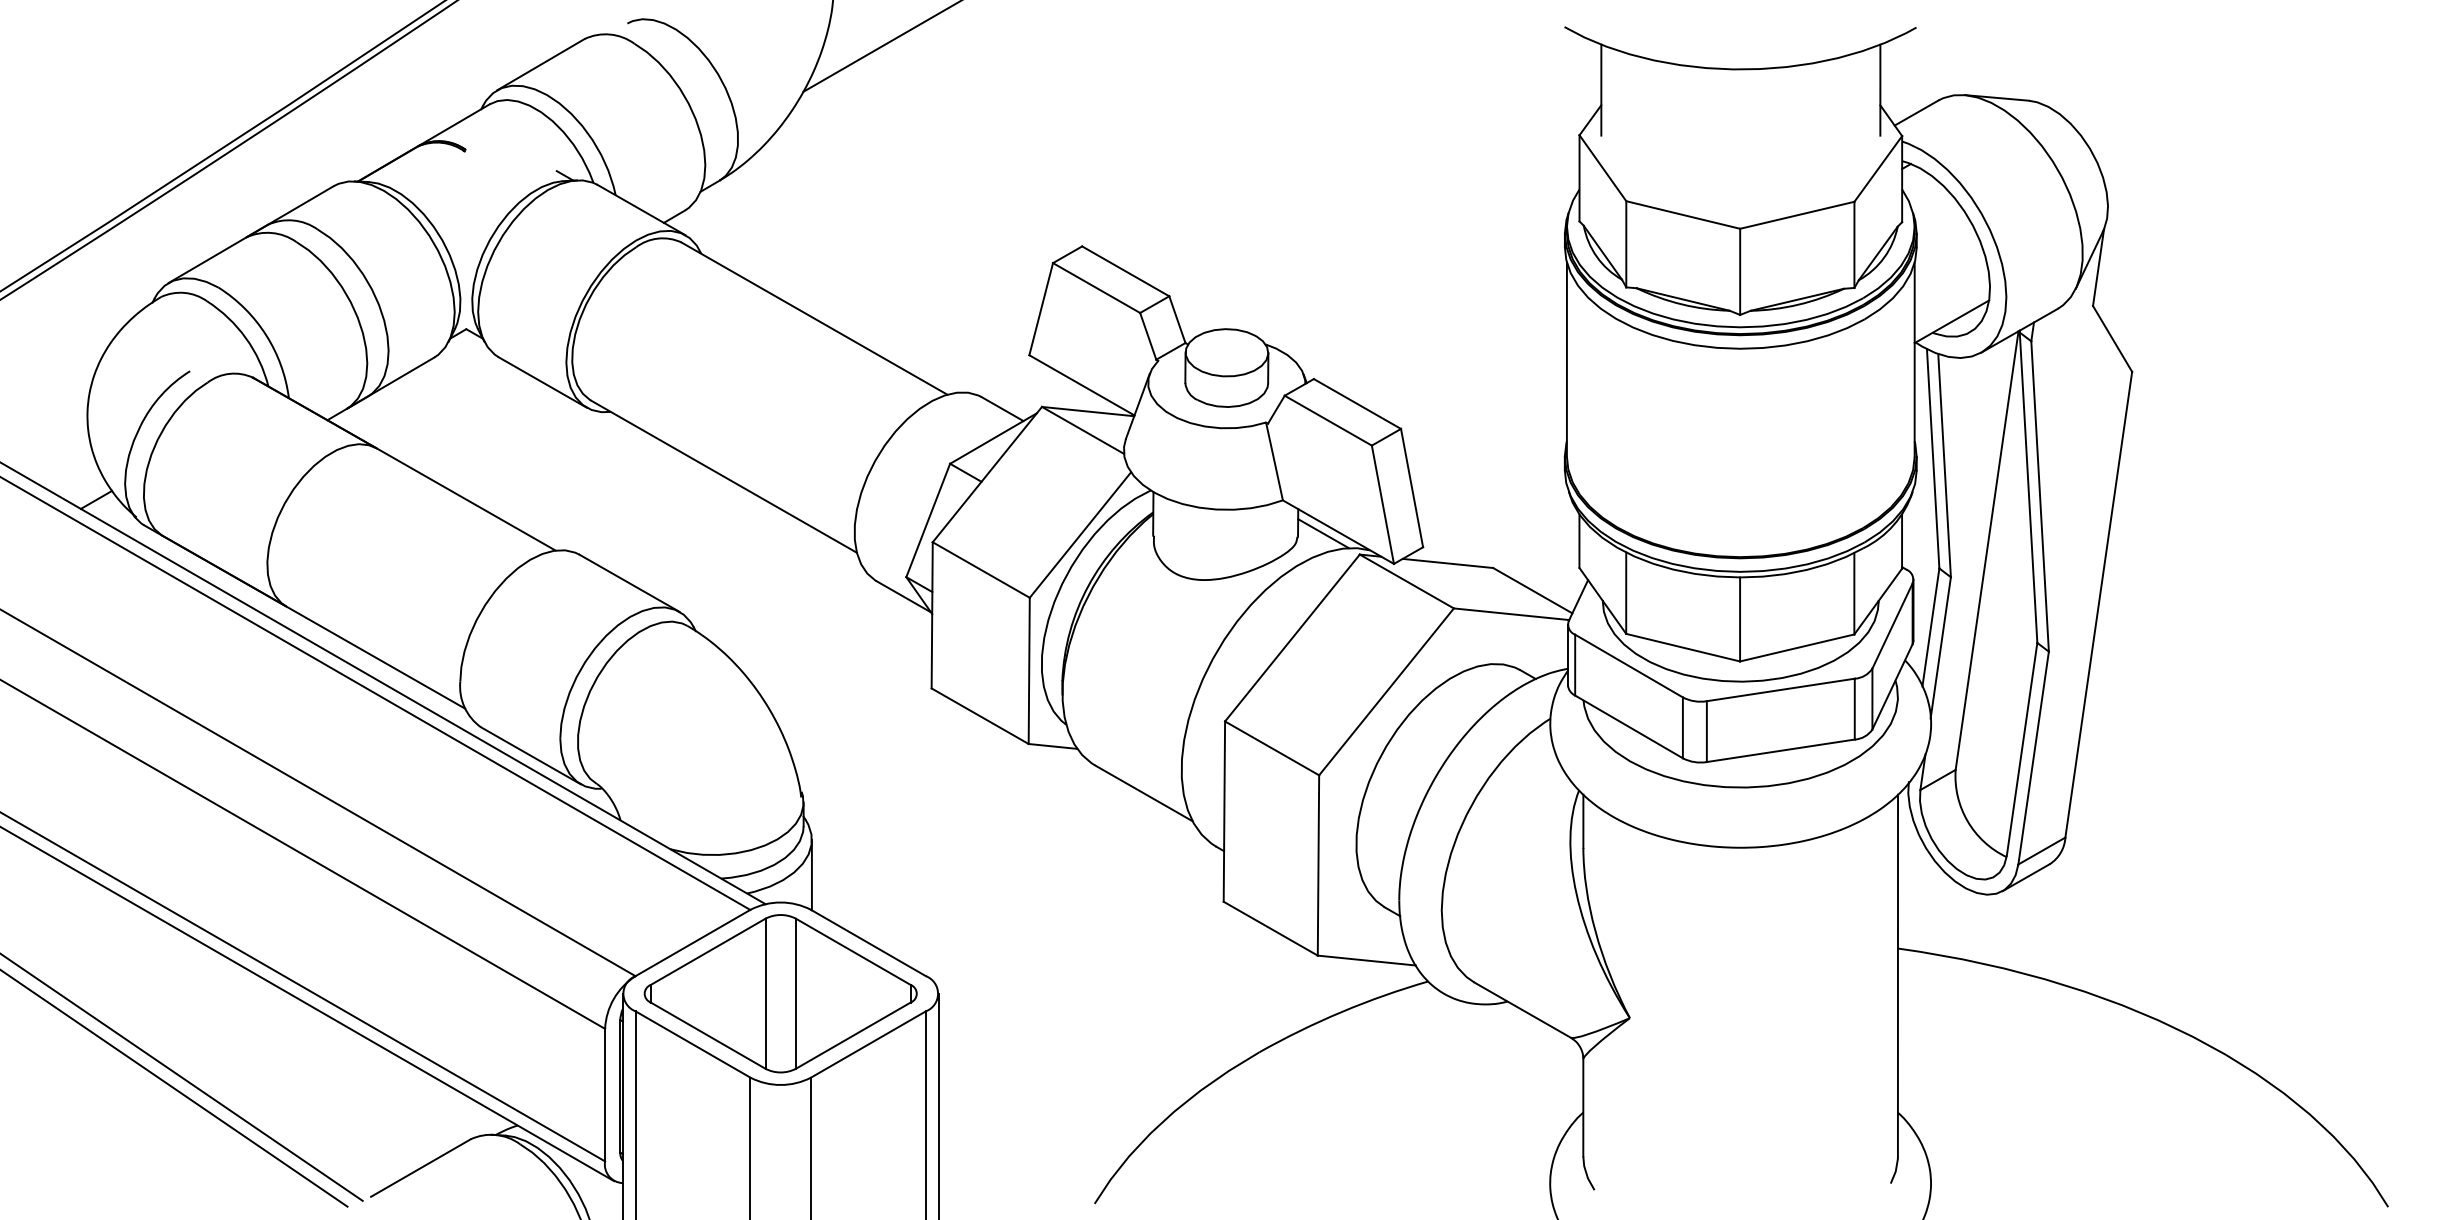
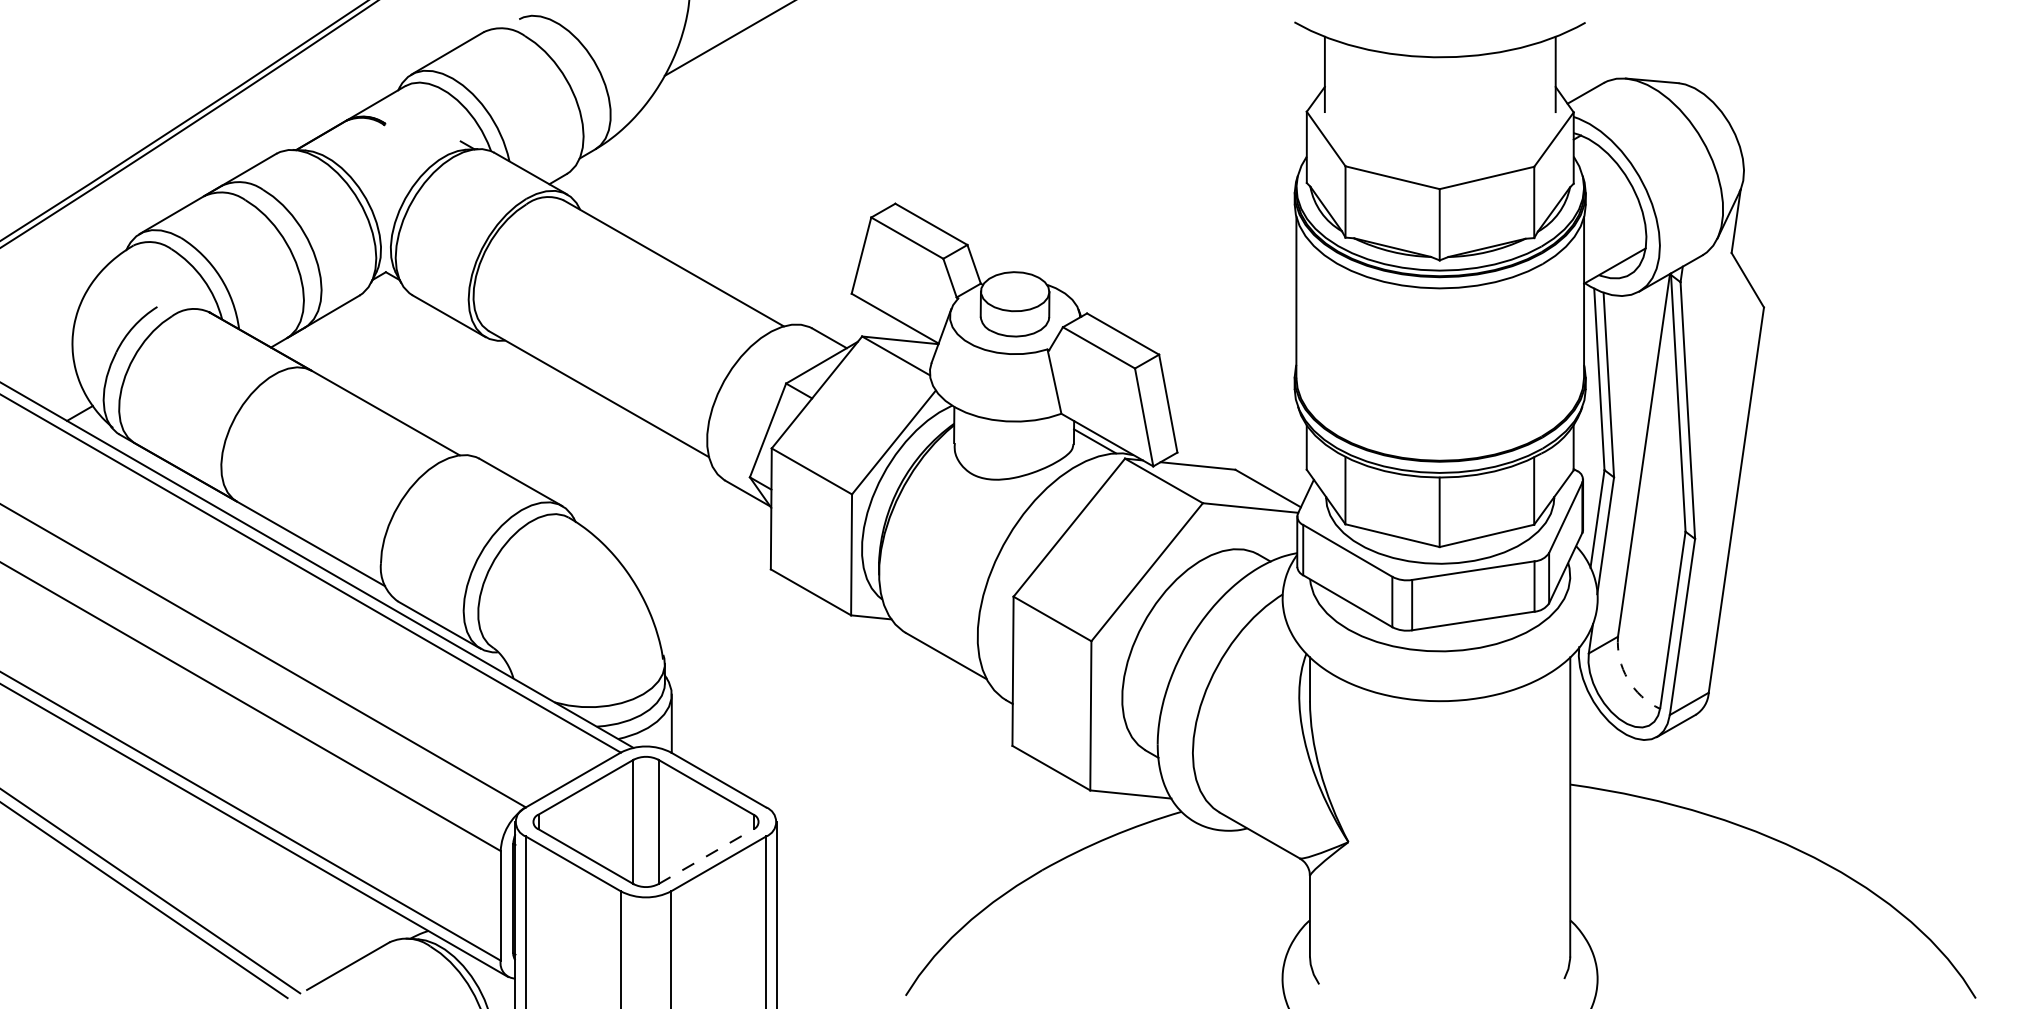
arc: (1967, 821) -> (1627, 679), solid -> dashed
line: (853, 1035) -> (706, 856), solid -> dashed

